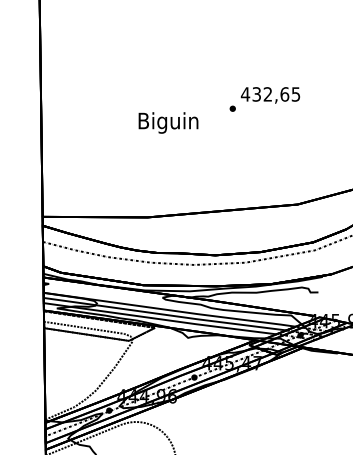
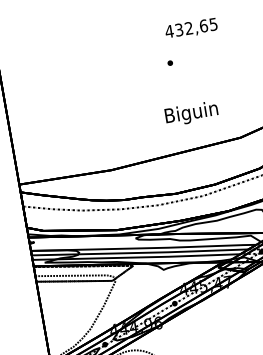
text: (269, 95) -> (190, 29), moved
text: (168, 122) -> (191, 113), moved

